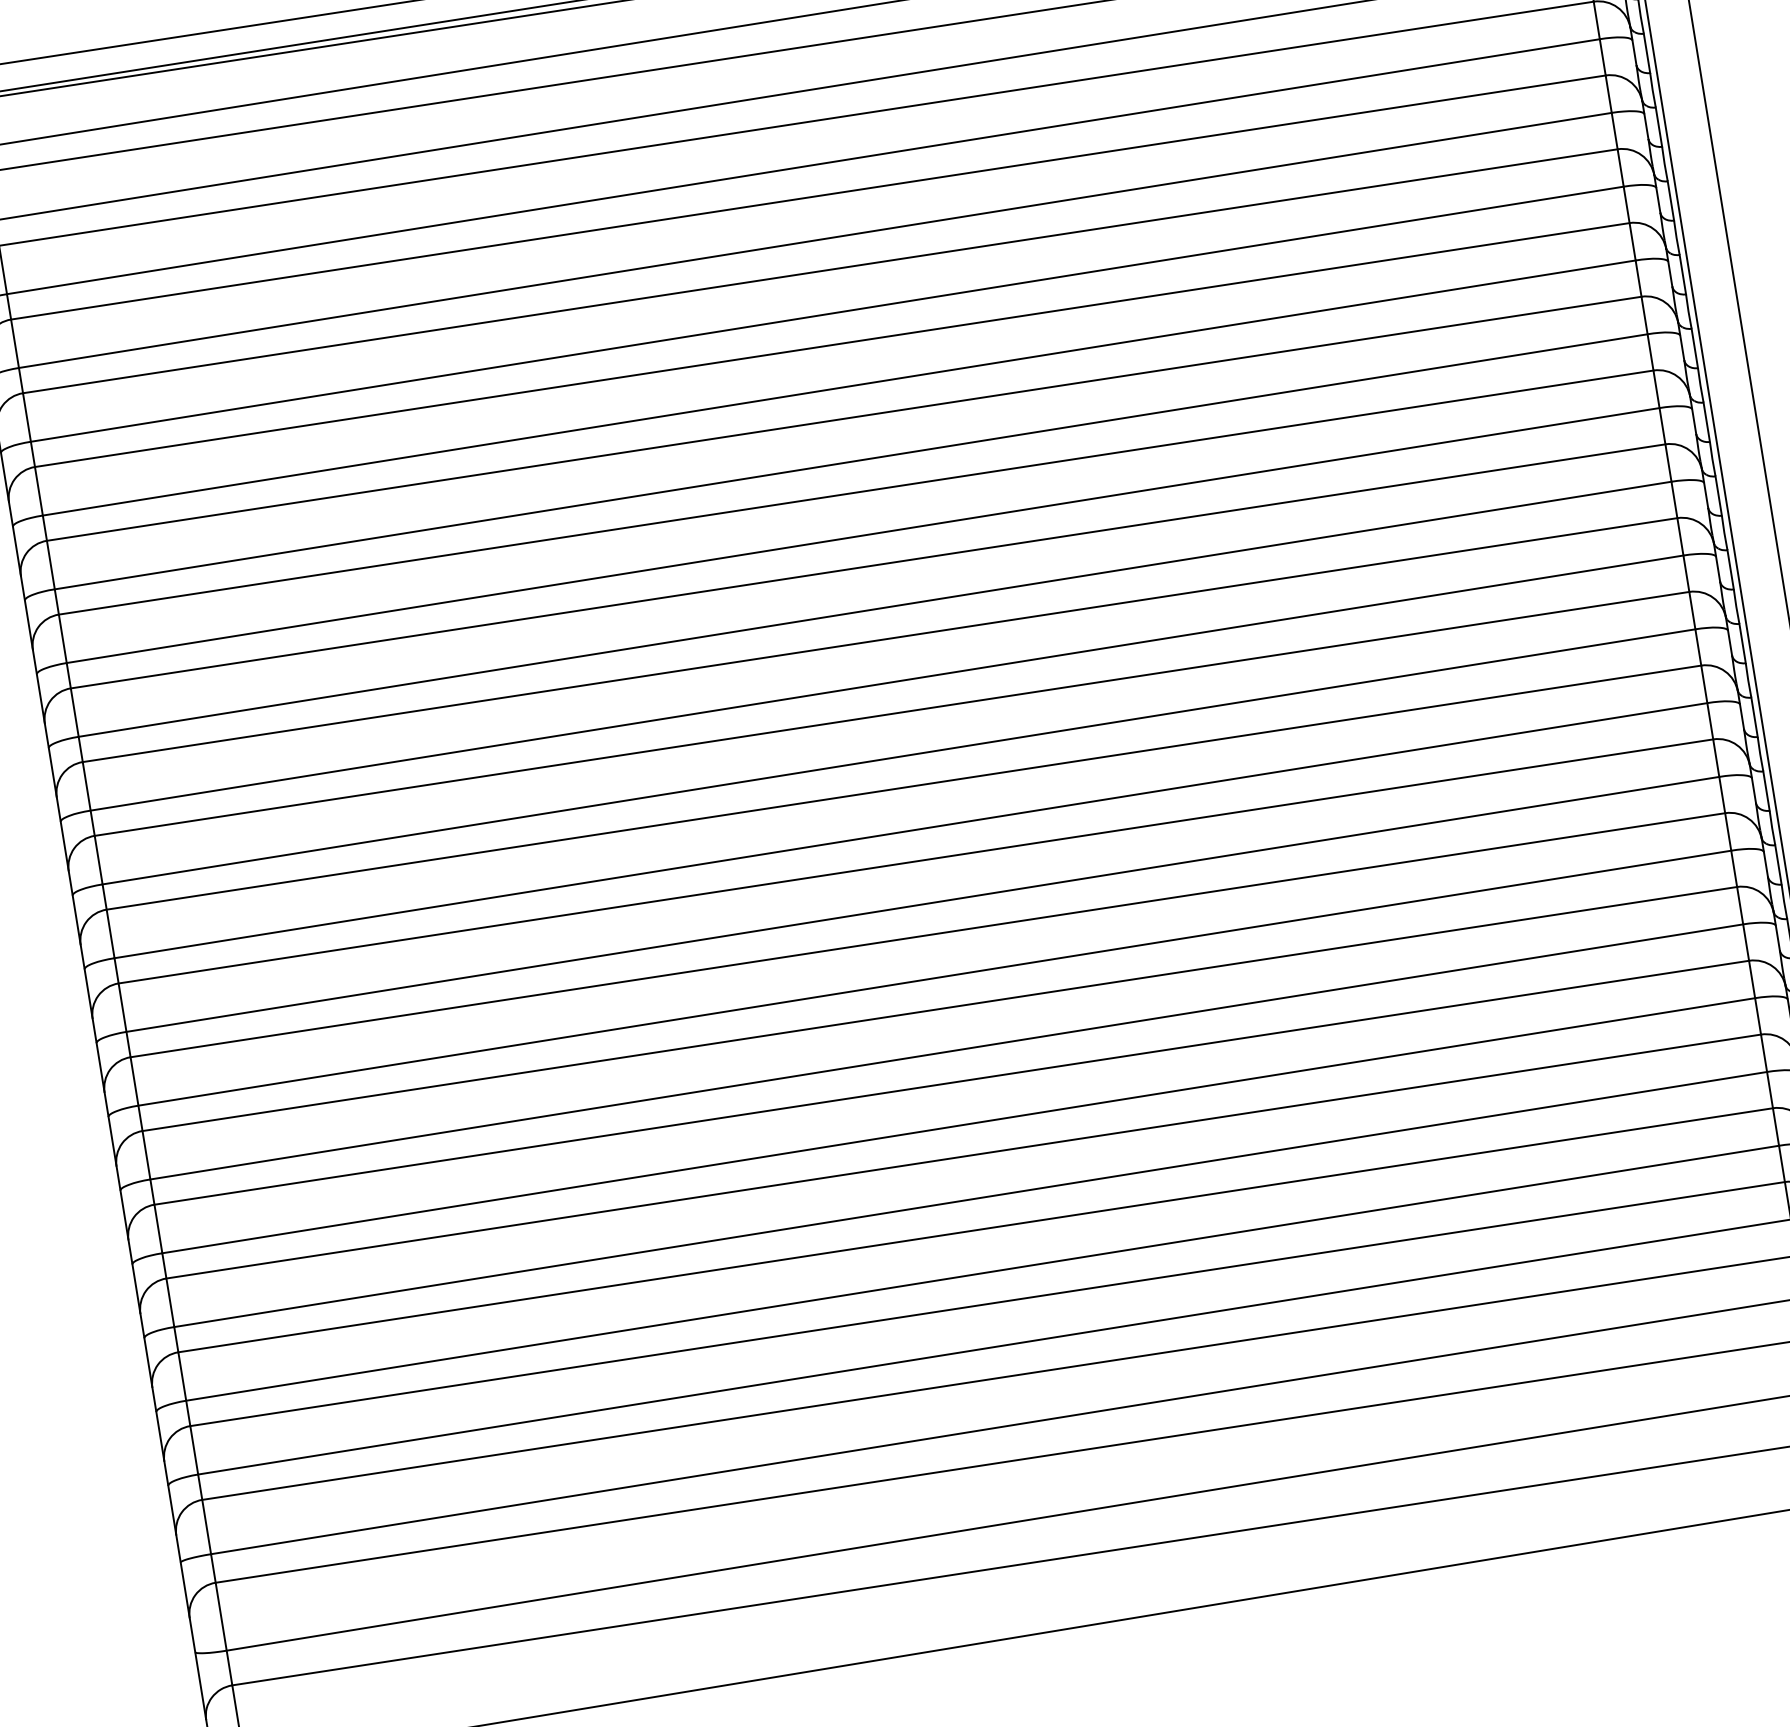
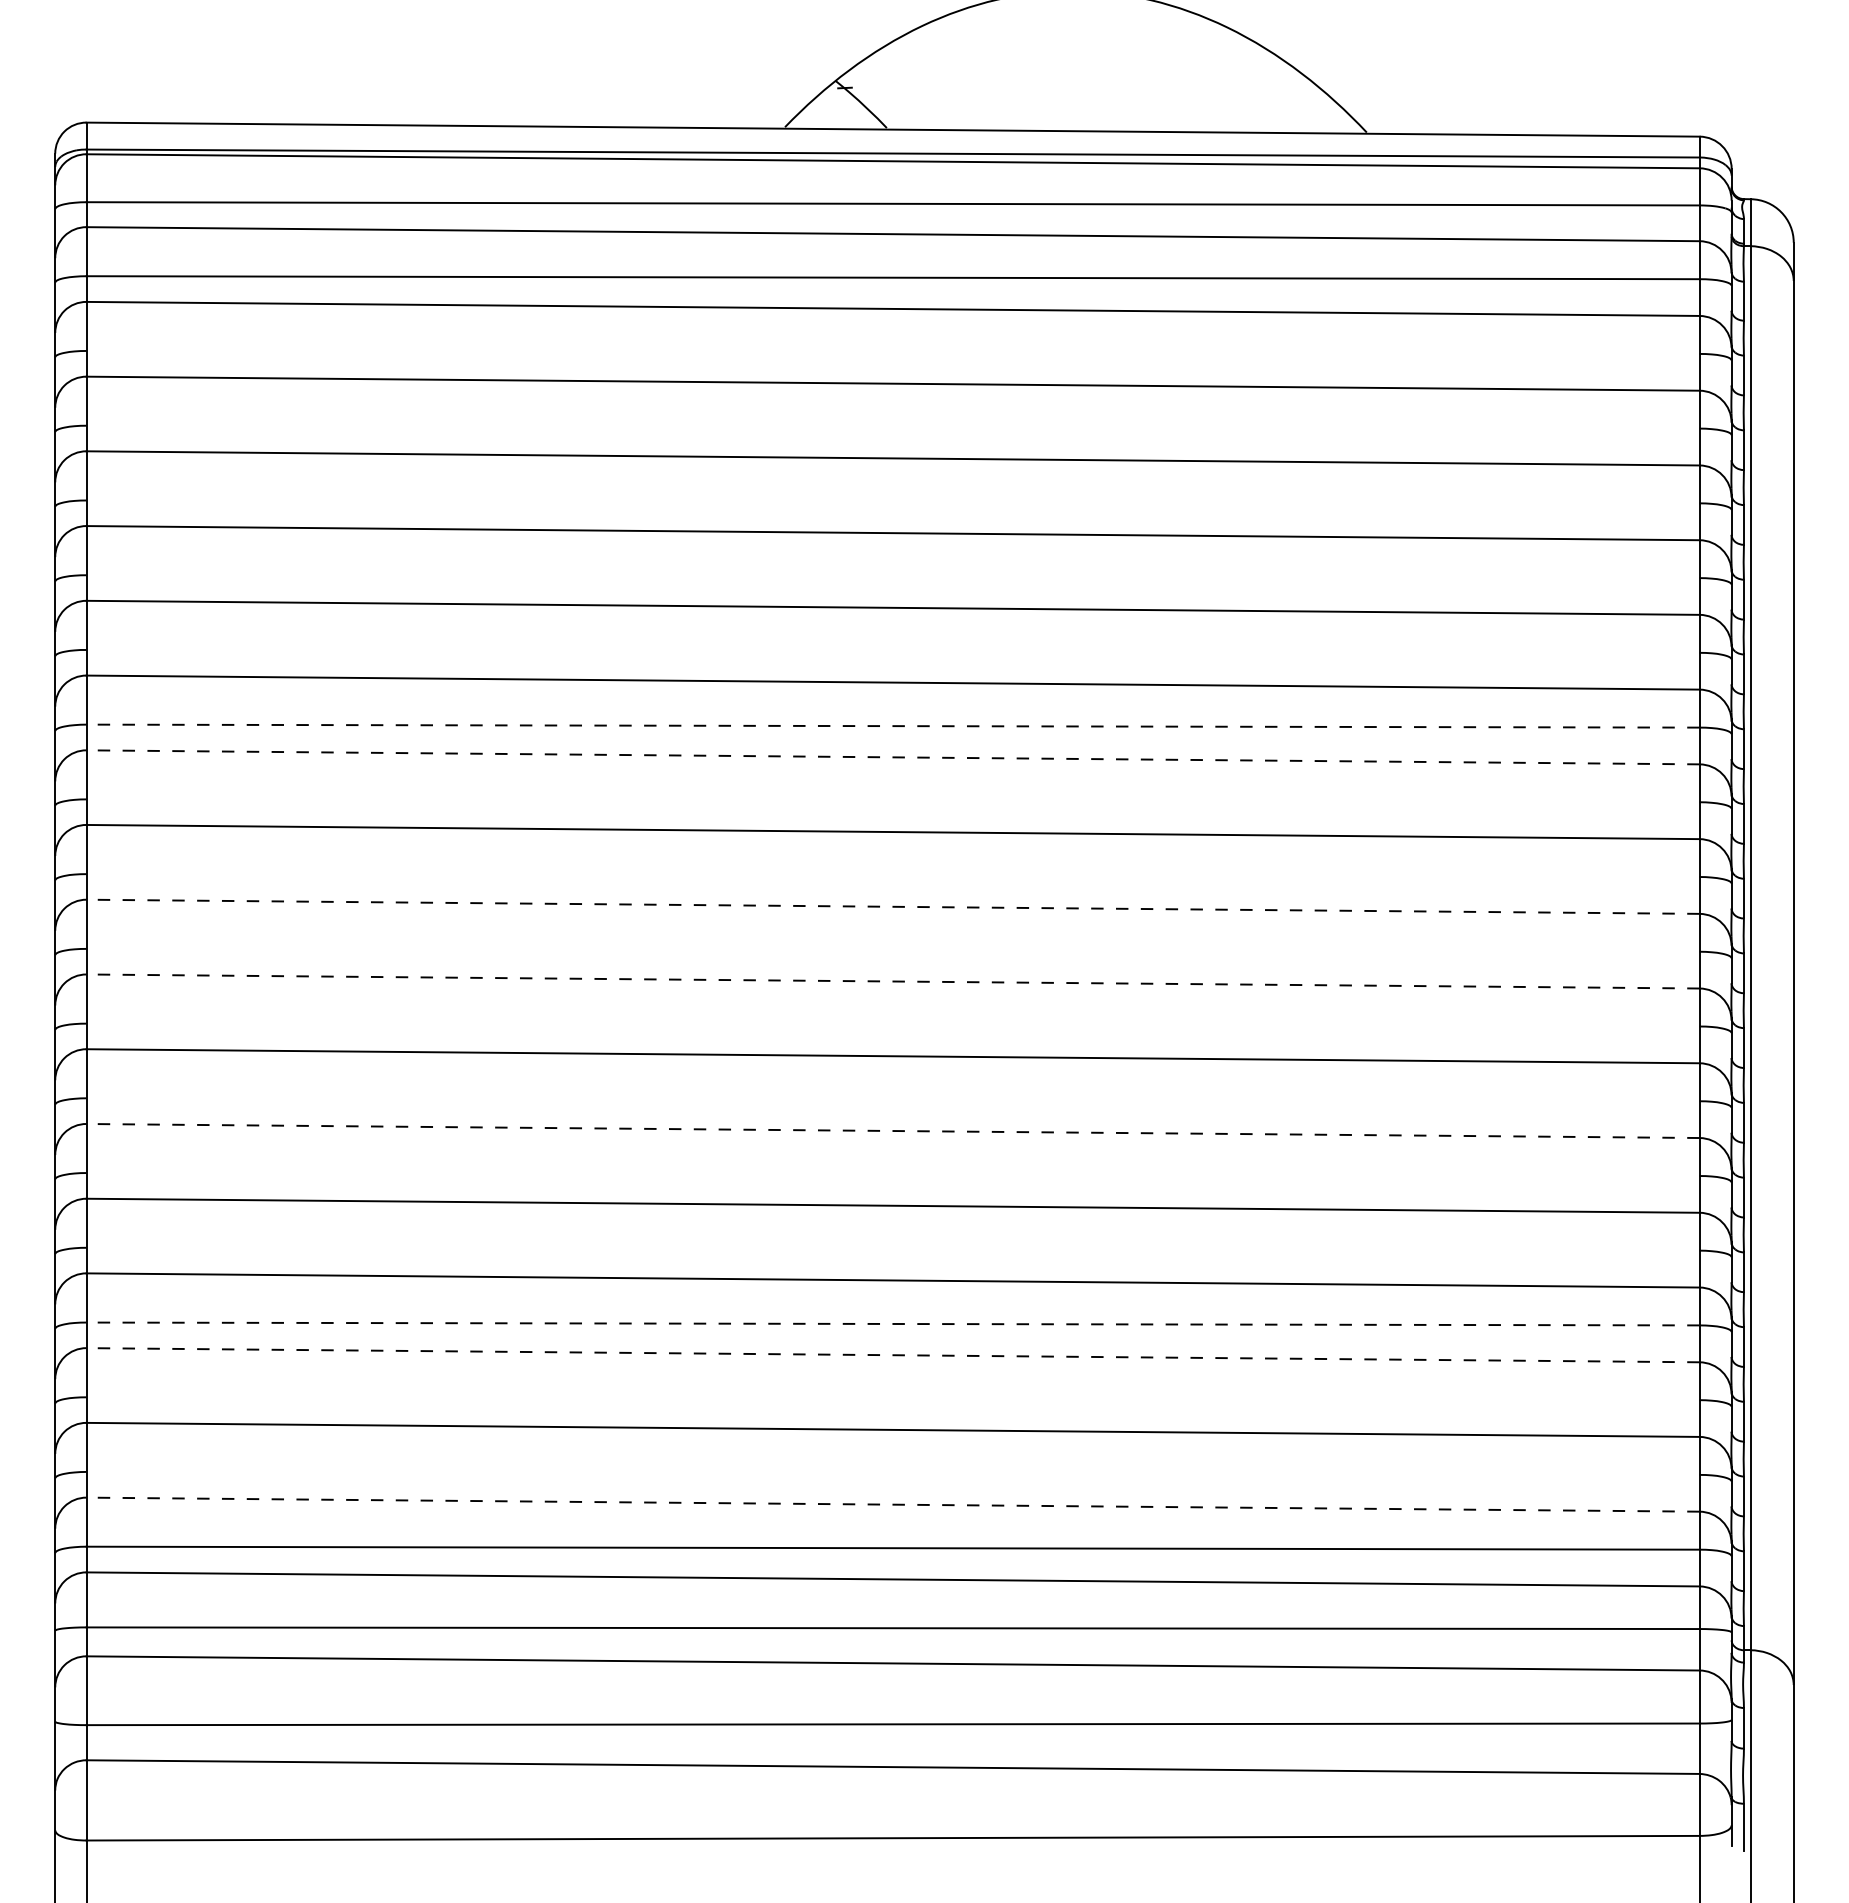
line: (802, 165) -> (892, 351), removed
line: (814, 239) -> (892, 426), removed
line: (826, 313) -> (892, 501), removed
line: (838, 387) -> (892, 576), removed
line: (850, 461) -> (892, 651), removed
line: (863, 535) -> (893, 726), solid -> dashed
line: (868, 566) -> (893, 757), solid -> dashed
line: (874, 609) -> (892, 800), removed
line: (886, 683) -> (892, 875), removed
line: (892, 713) -> (893, 906), solid -> dashed
line: (898, 756) -> (892, 949), removed
line: (904, 787) -> (893, 981), solid -> dashed
line: (910, 830) -> (892, 1024), removed
line: (922, 904) -> (892, 1099), removed
line: (928, 935) -> (893, 1131), solid -> dashed
line: (934, 978) -> (892, 1174), removed
line: (946, 1051) -> (892, 1248), removed
line: (959, 1125) -> (893, 1323), solid -> dashed
line: (964, 1156) -> (893, 1355), solid -> dashed
line: (970, 1199) -> (892, 1398), removed
line: (981, 1272) -> (892, 1472), removed
line: (988, 1303) -> (893, 1504), solid -> dashed

